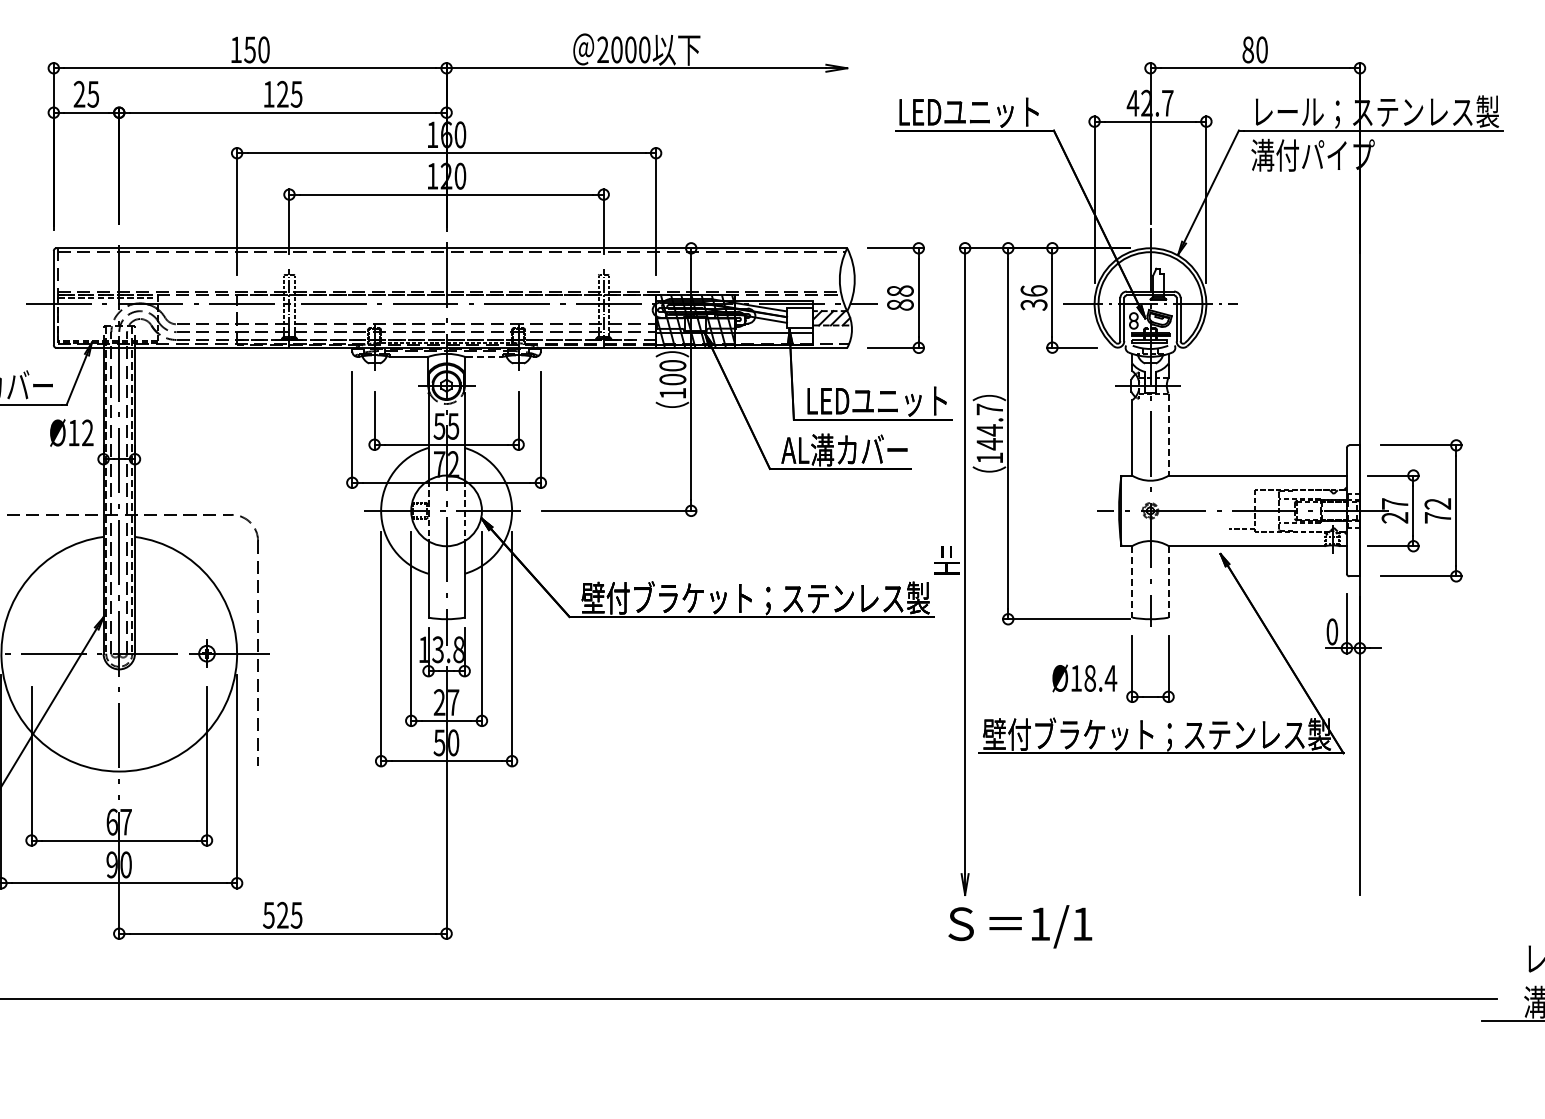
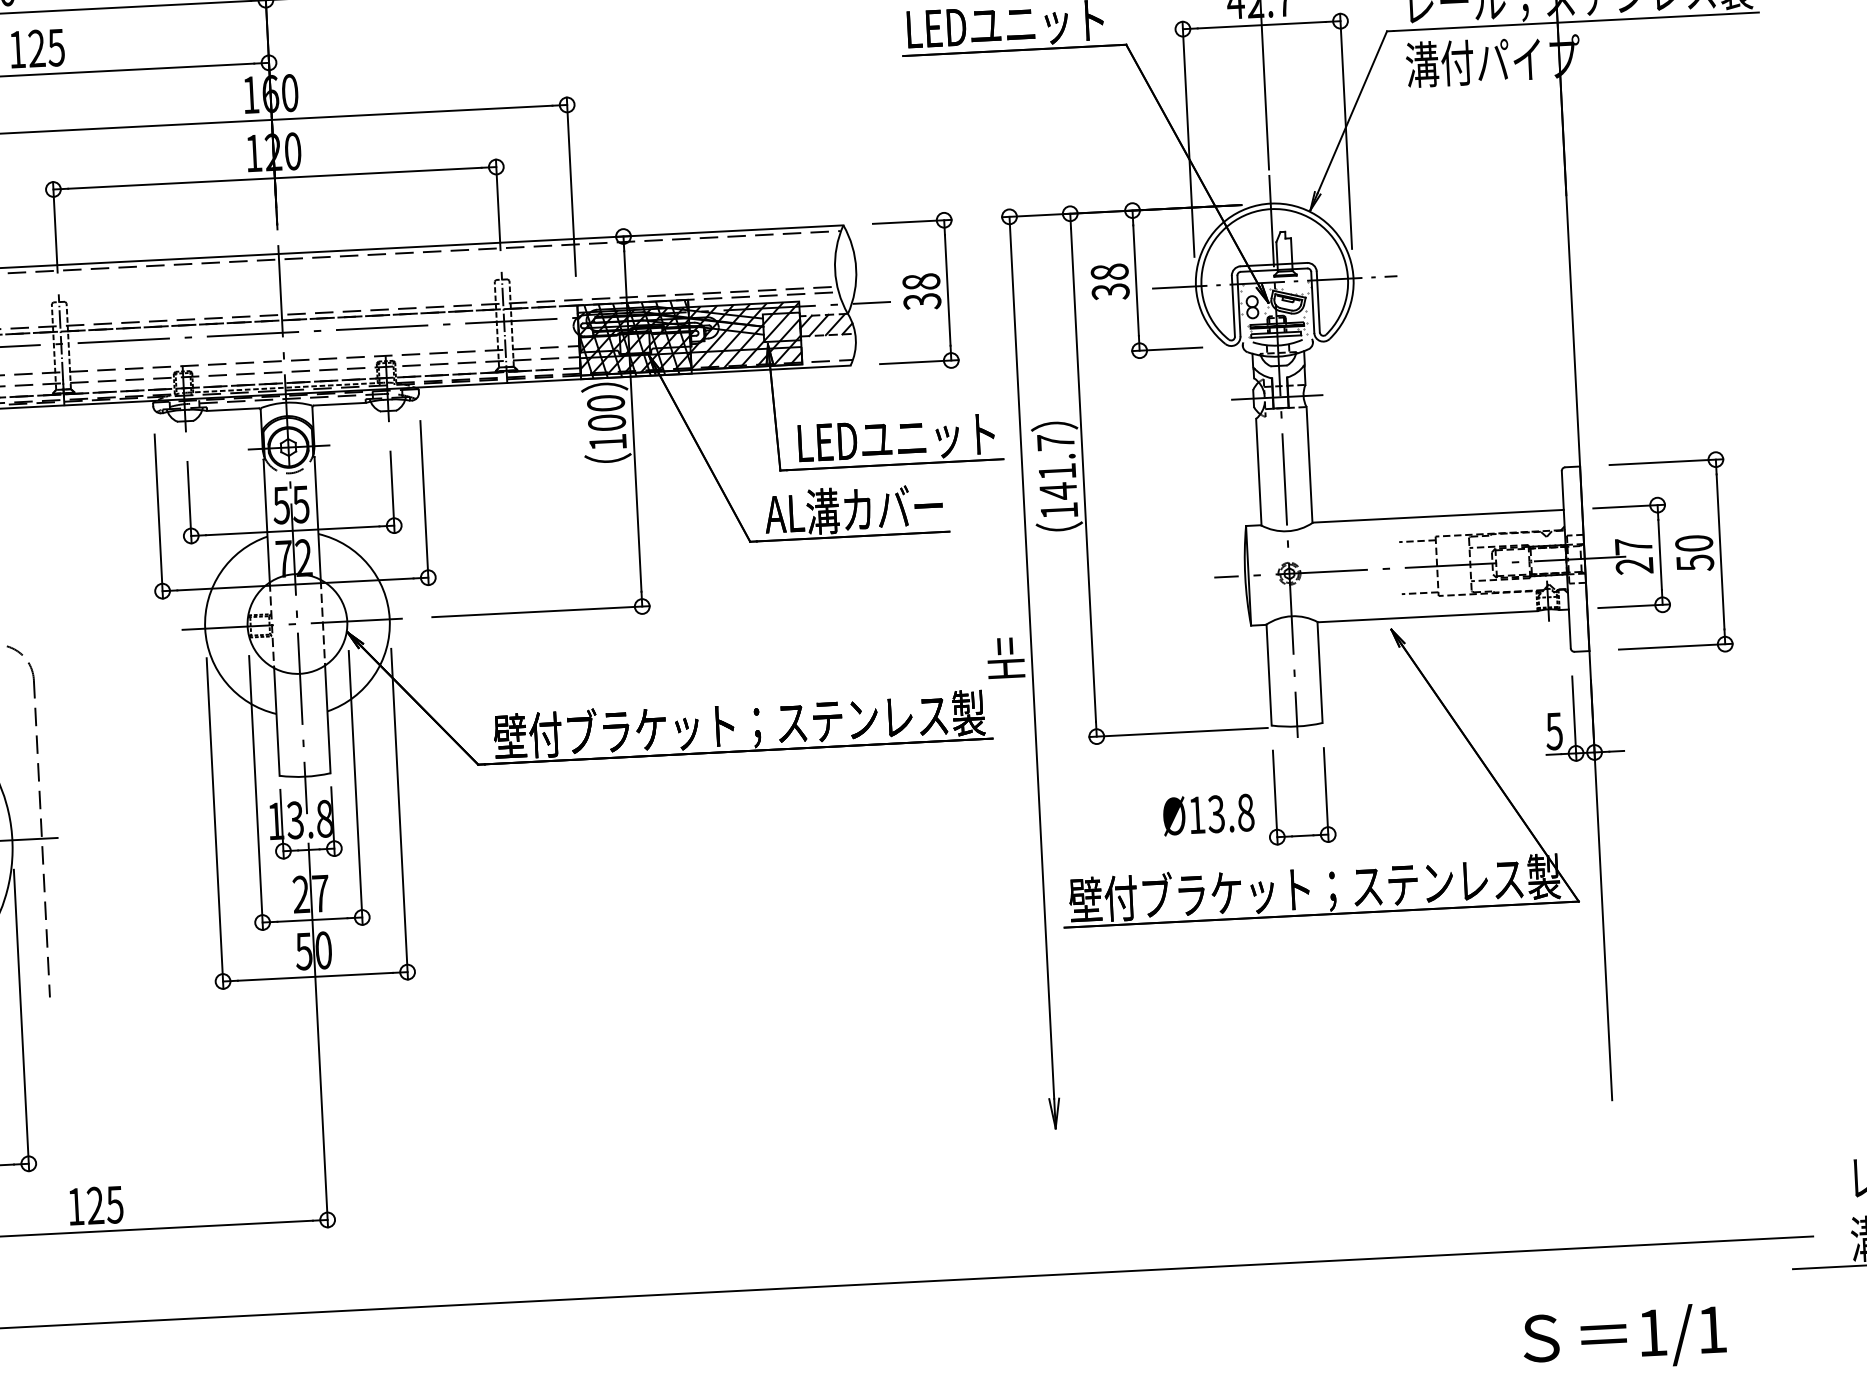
text: (1033, 290) -> (1108, 271), 36 -> 38
text: (900, 304) -> (922, 300), 88 -> 38
hatch: (734, 322) -> (689, 337), added
hatch: (1150, 323) -> (1276, 309), added
line: (485, 356) -> (341, 403), dashed -> solid
text: (989, 430) -> (1056, 471), 144.7 -> 141.7
line: (1168, 435) -> (1309, 466), dashed -> solid
line: (1242, 492) -> (1417, 541), added
text: (1437, 510) -> (1693, 552), 72 -> 50
line: (1132, 581) -> (1269, 674), dashed -> solid
line: (1168, 581) -> (1319, 671), dashed -> solid
text: (1332, 631) -> (1554, 730), 0 -> 5
text: (1100, 678) -> (1231, 813), Ø18.4 -> Ø13.8
text: (268, 915) -> (75, 1206), 525 -> 125
text: (1020, 926) -> (1624, 1337), moved

